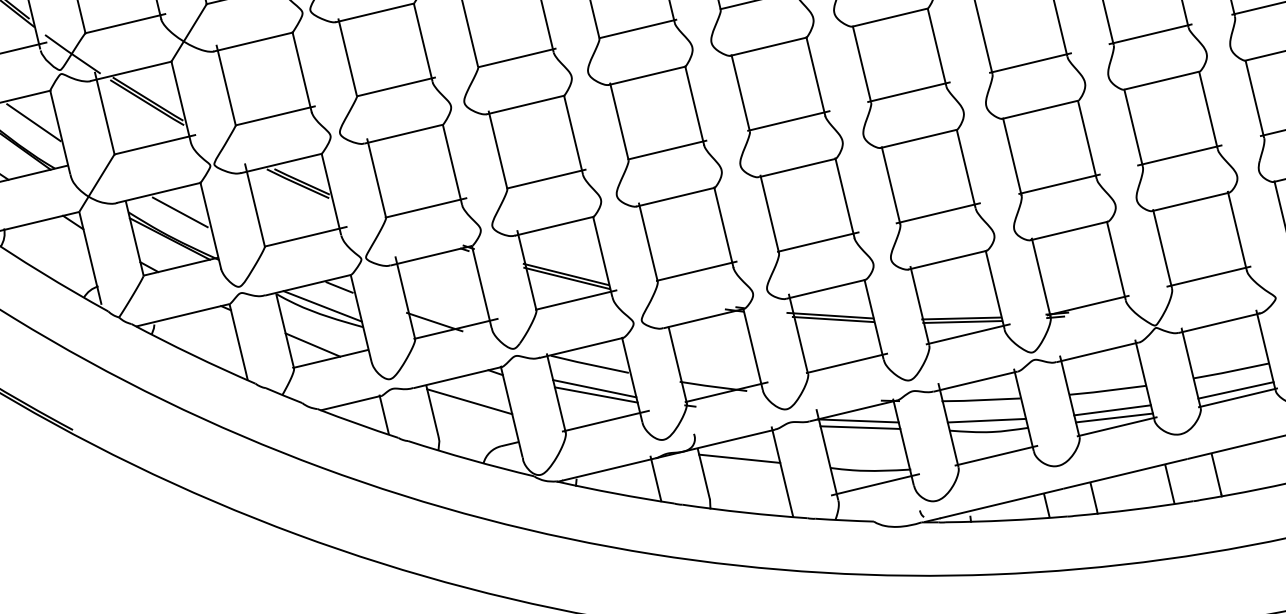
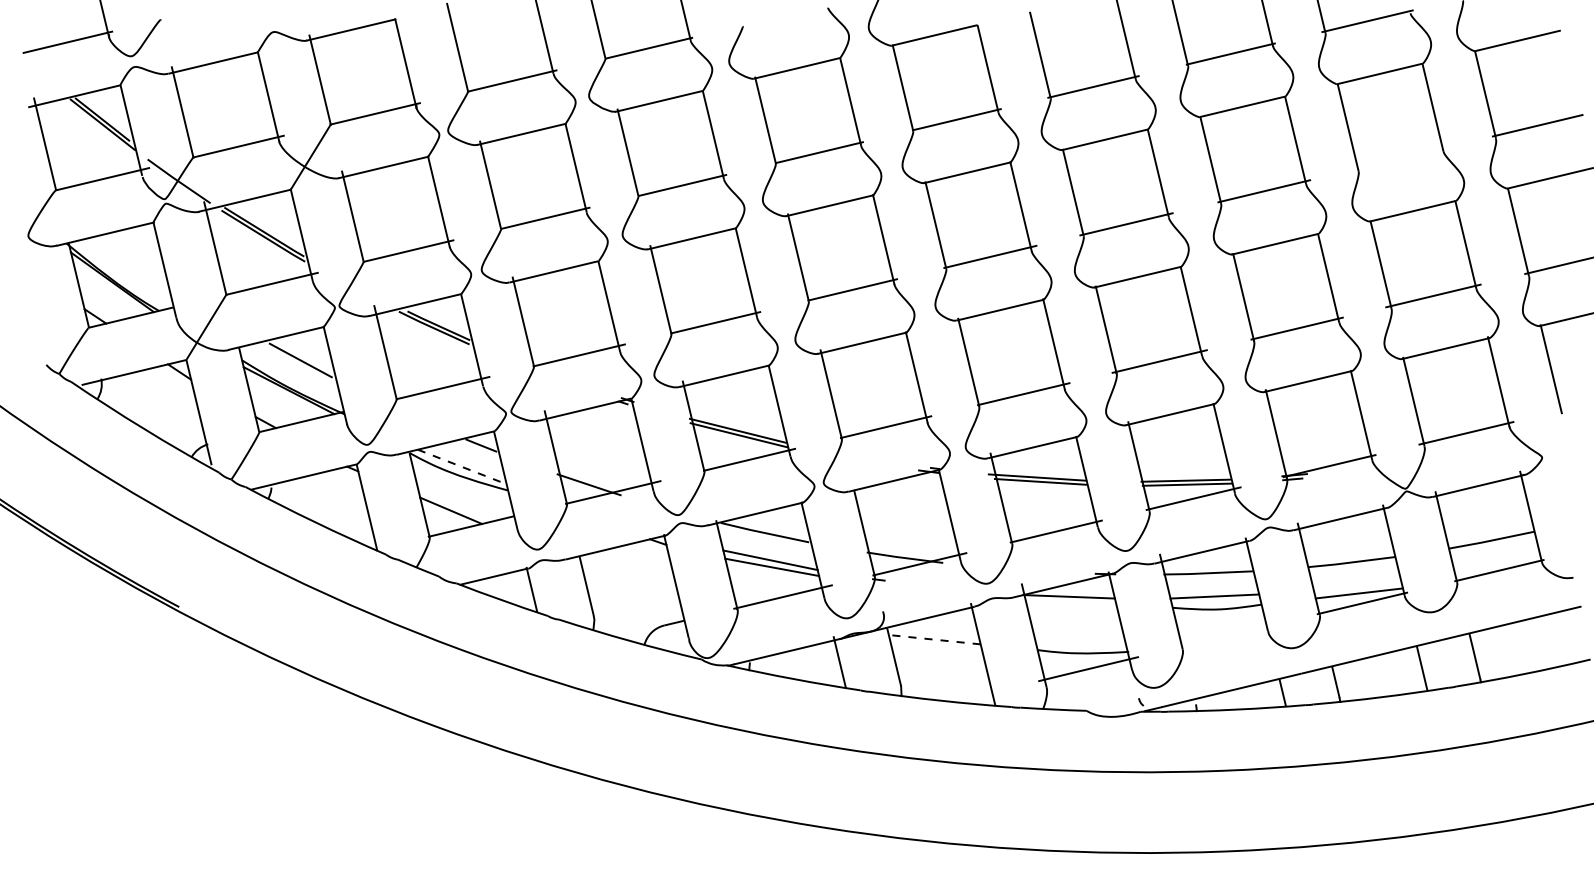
line: (1149, 34) -> (1399, 158), removed
line: (33, 122) -> (134, 258), removed
line: (322, 306) -> (462, 467), solid -> dashed
line: (1235, 389) -> (1496, 561), removed
line: (469, 401) -> (628, 574), removed
line: (1111, 410) -> (1356, 584), removed
line: (860, 426) -> (1071, 603), removed
line: (996, 455) -> (1225, 636), removed
line: (739, 458) -> (934, 639), solid -> dashed

